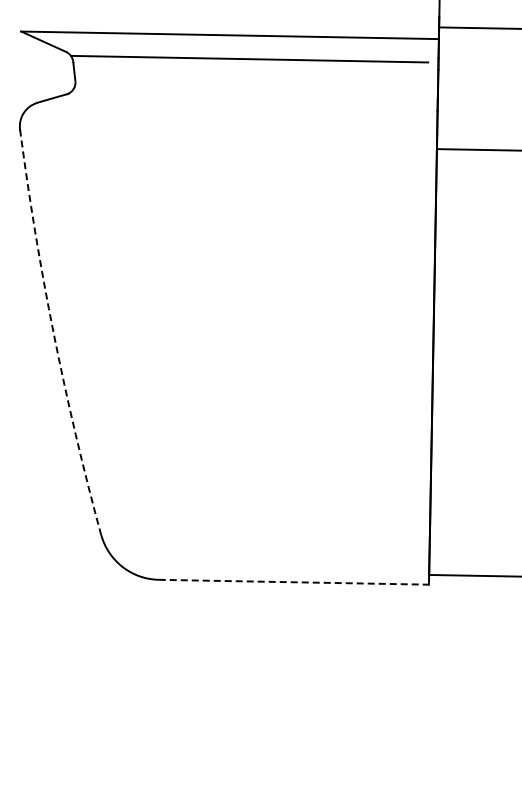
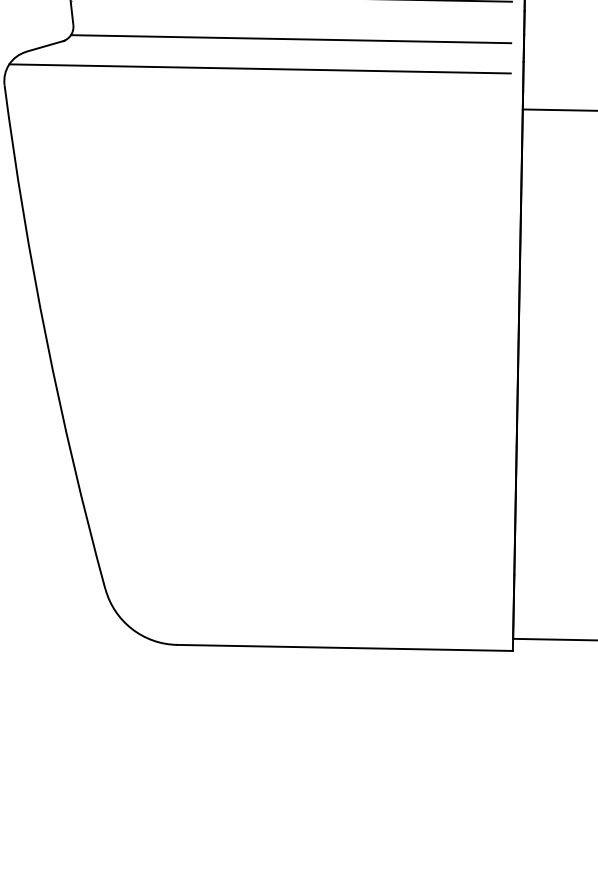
line: (250, 92) -> (291, 39), added
line: (225, 116) -> (259, 68), added
arc: (53, 333) -> (46, 338), dashed -> solid
line: (294, 582) -> (345, 648), dashed -> solid

